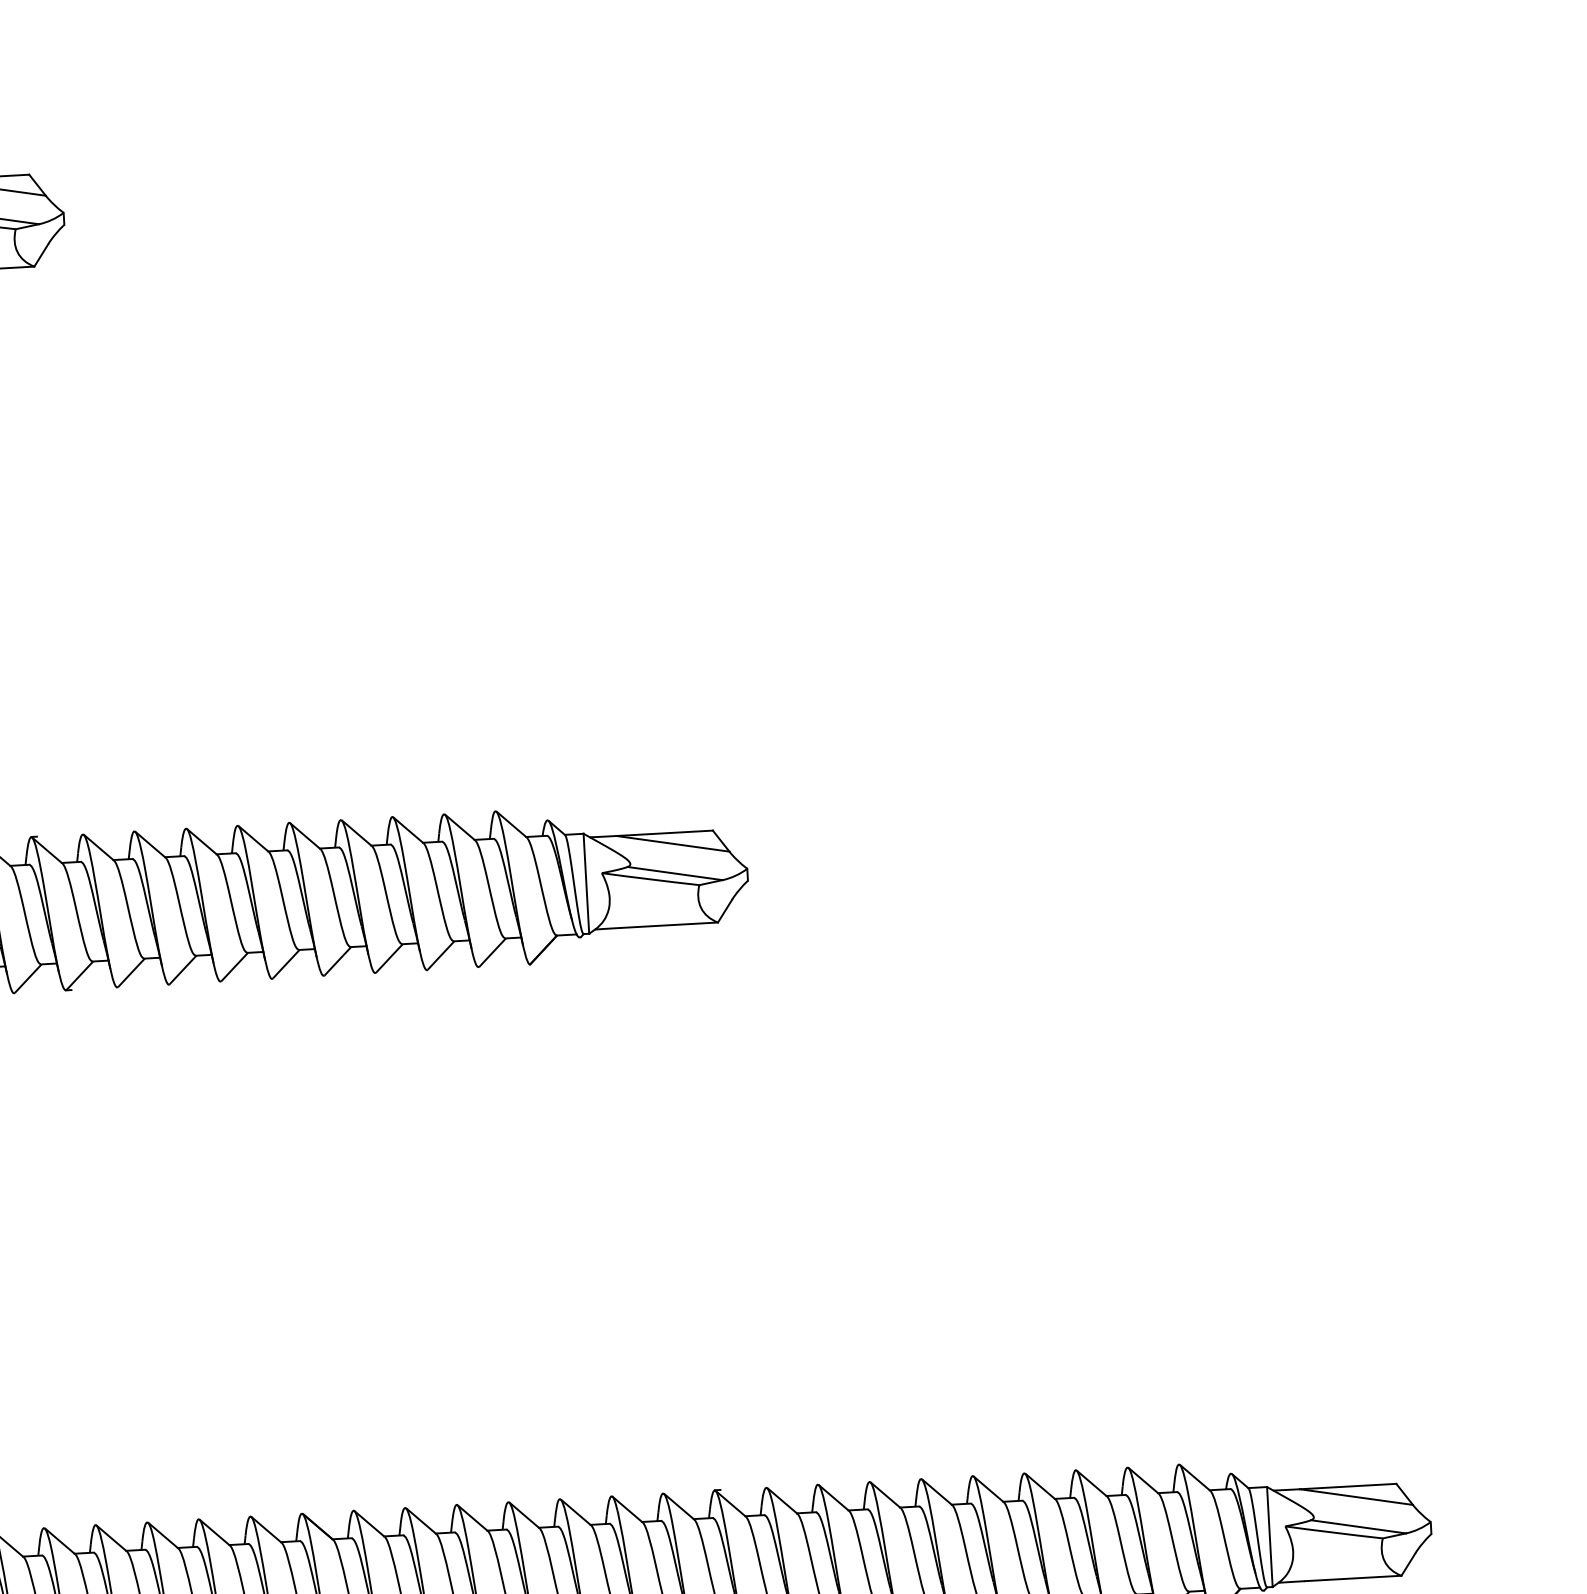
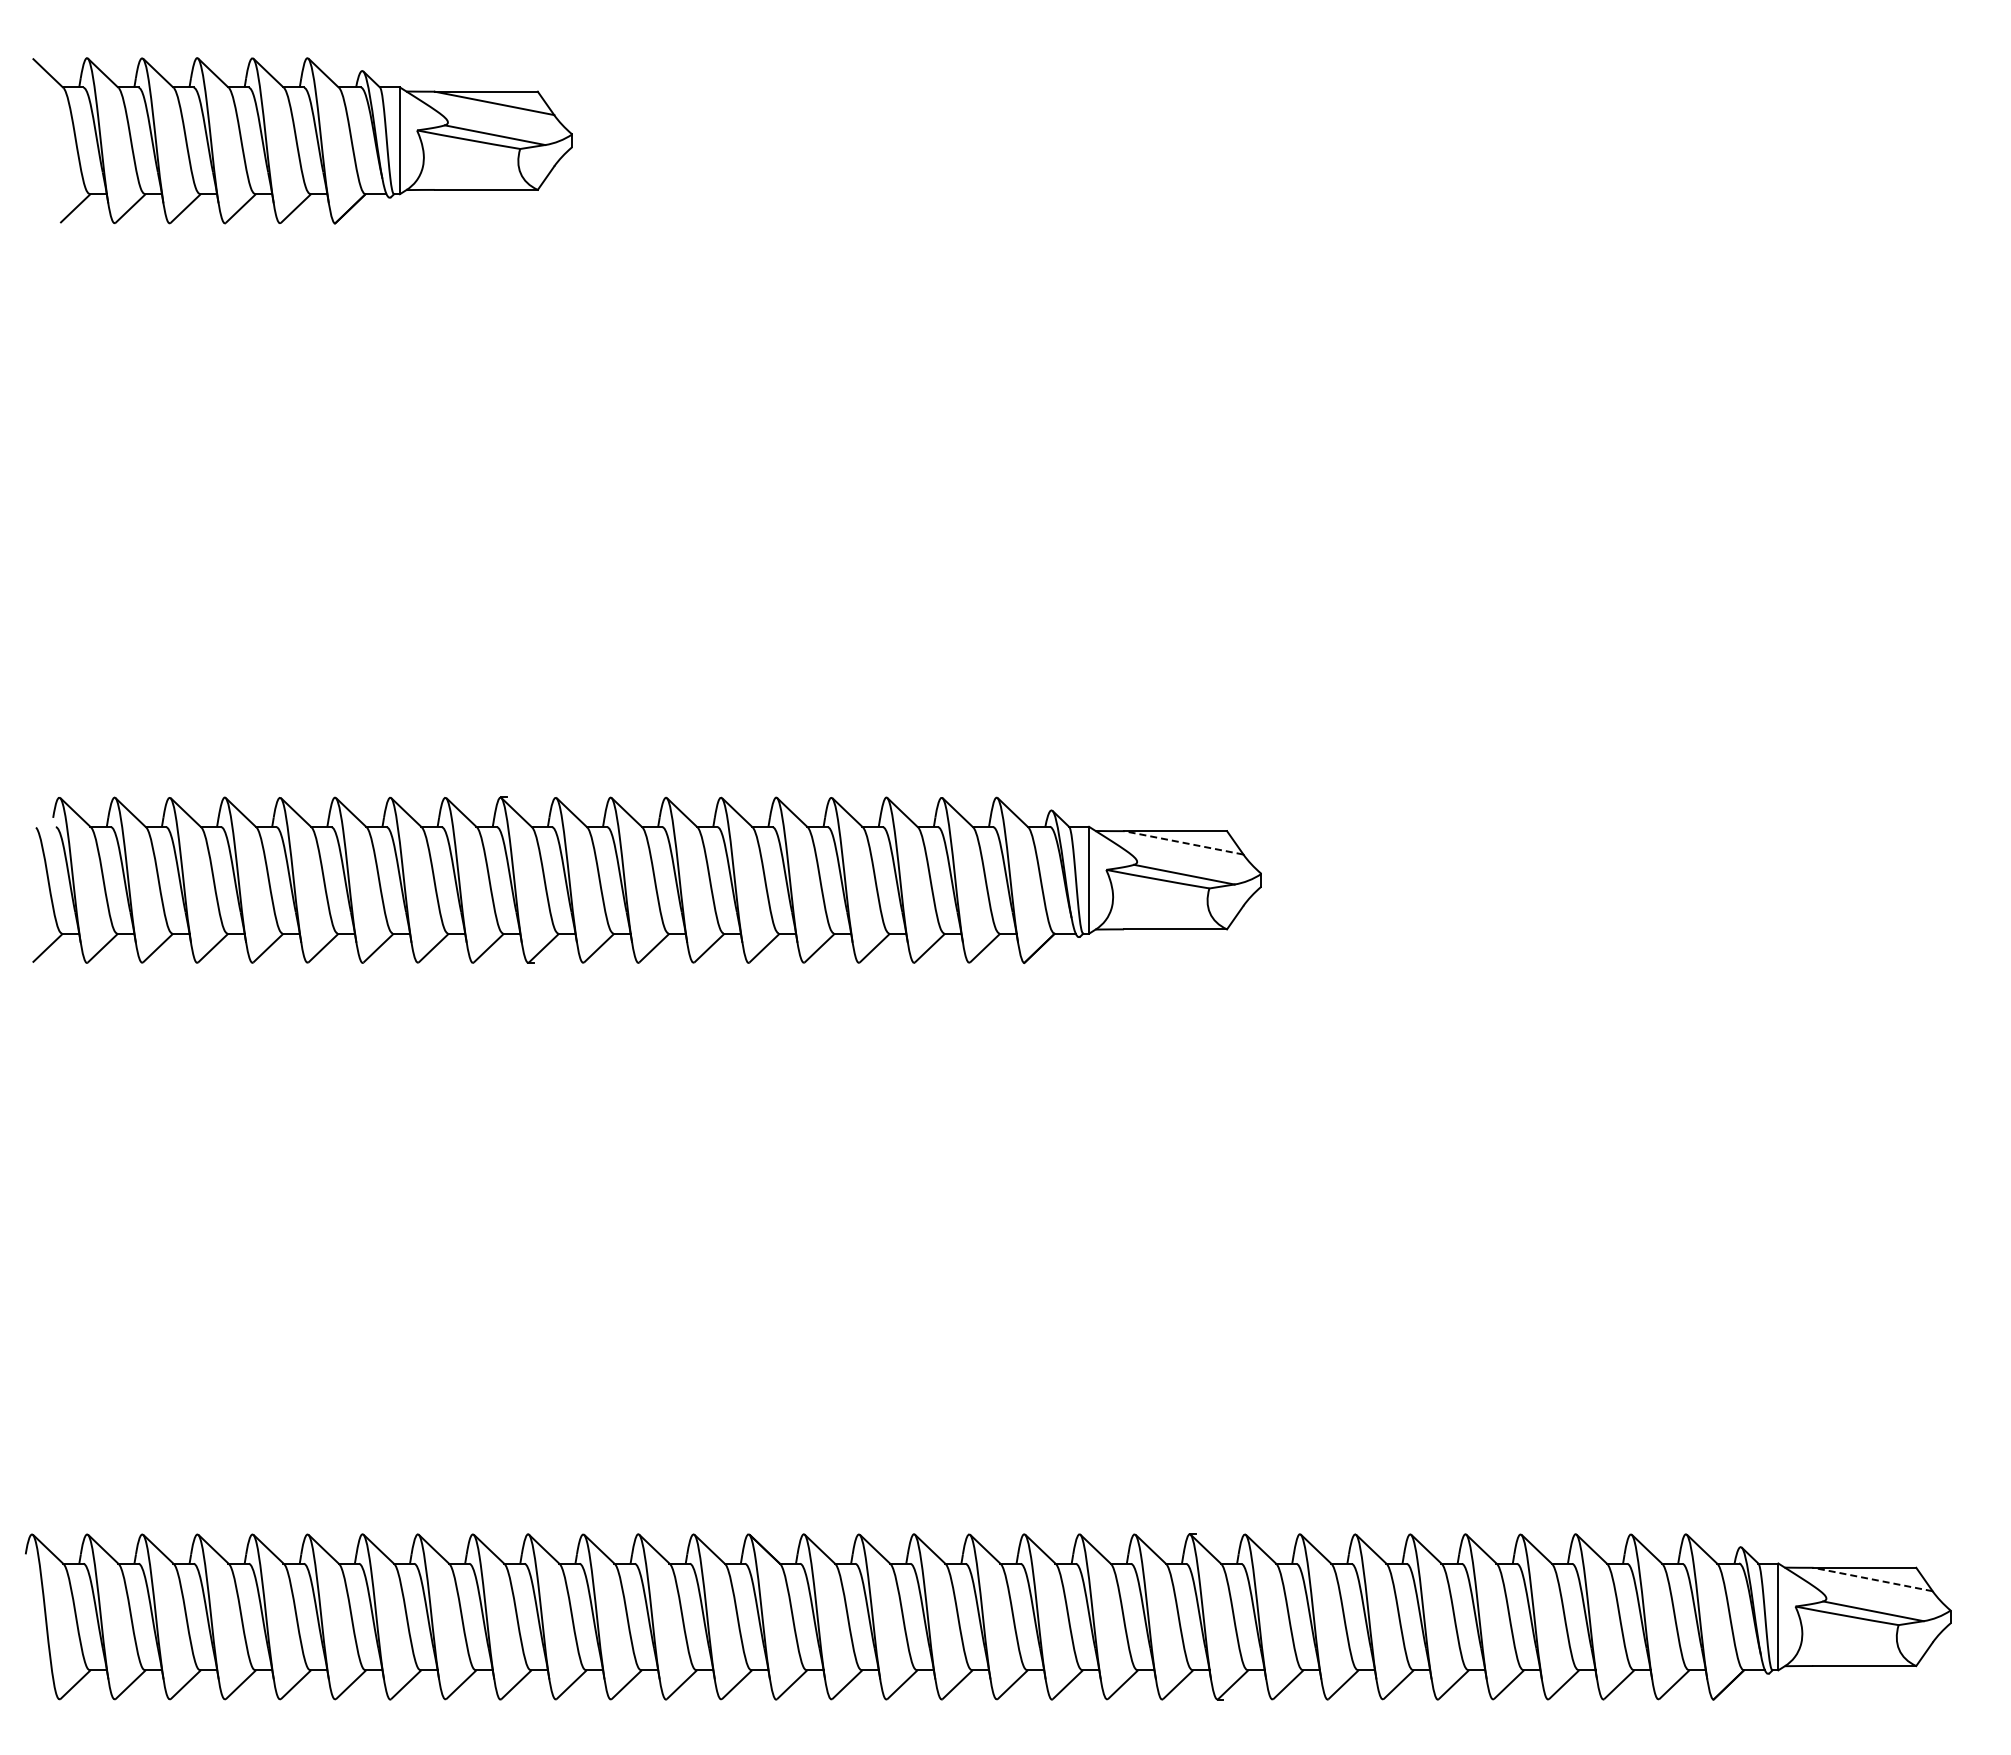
line: (672, 843) -> (1183, 842), solid -> dashed
line: (1355, 1497) -> (1872, 1579), solid -> dashed

